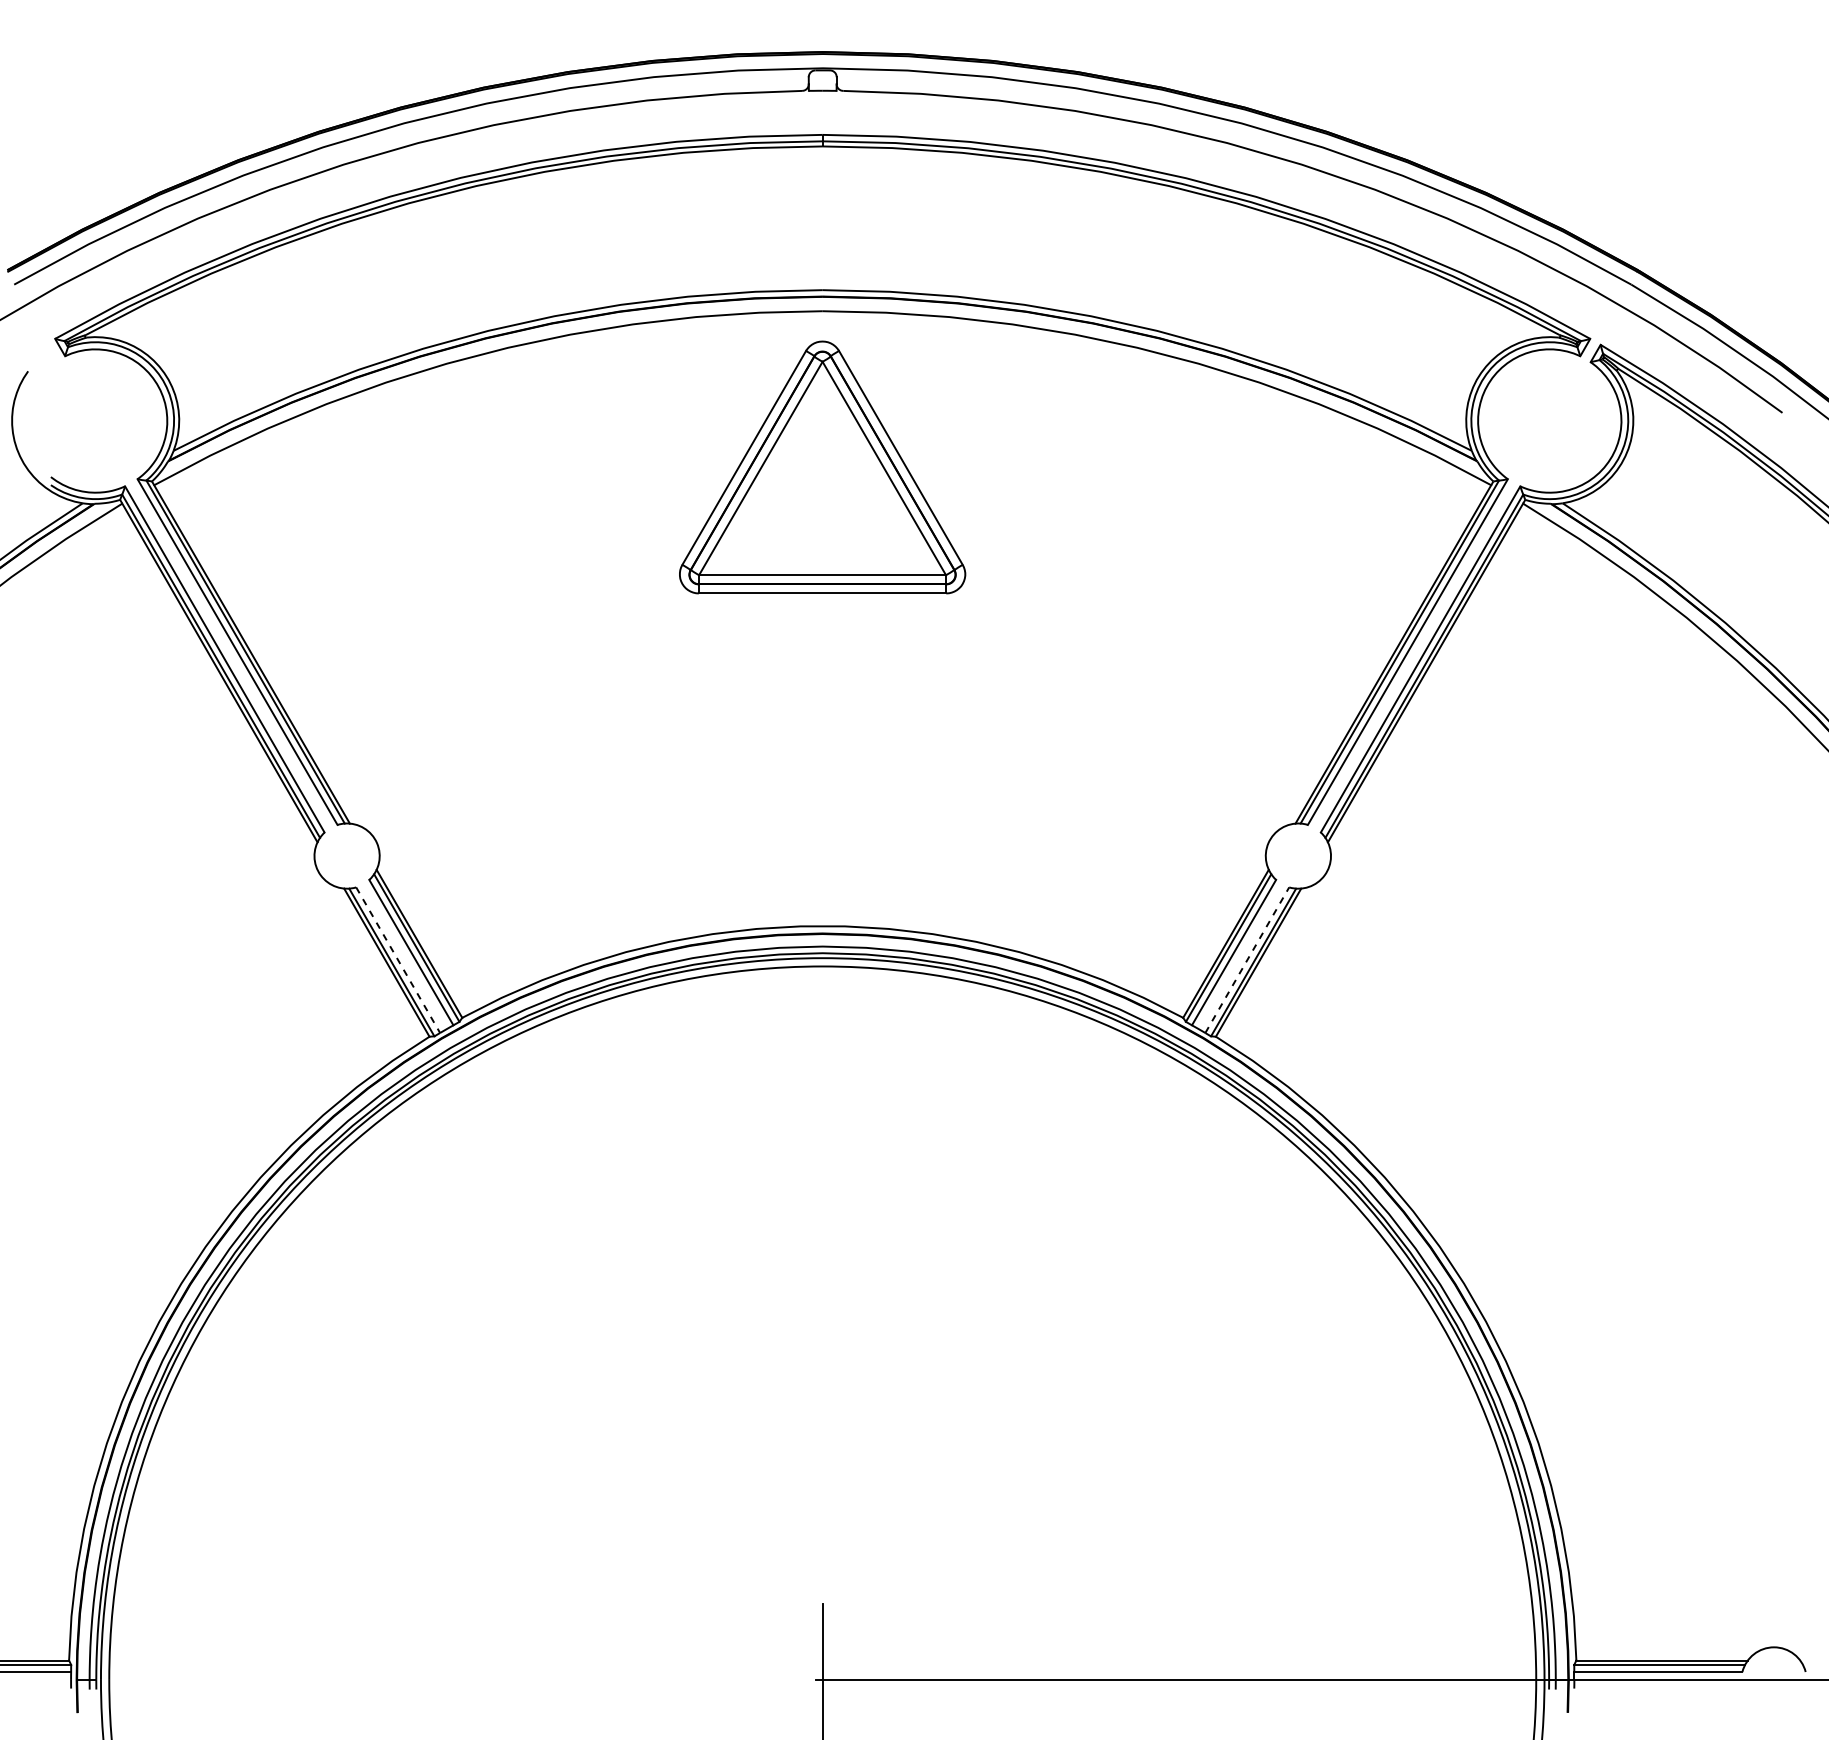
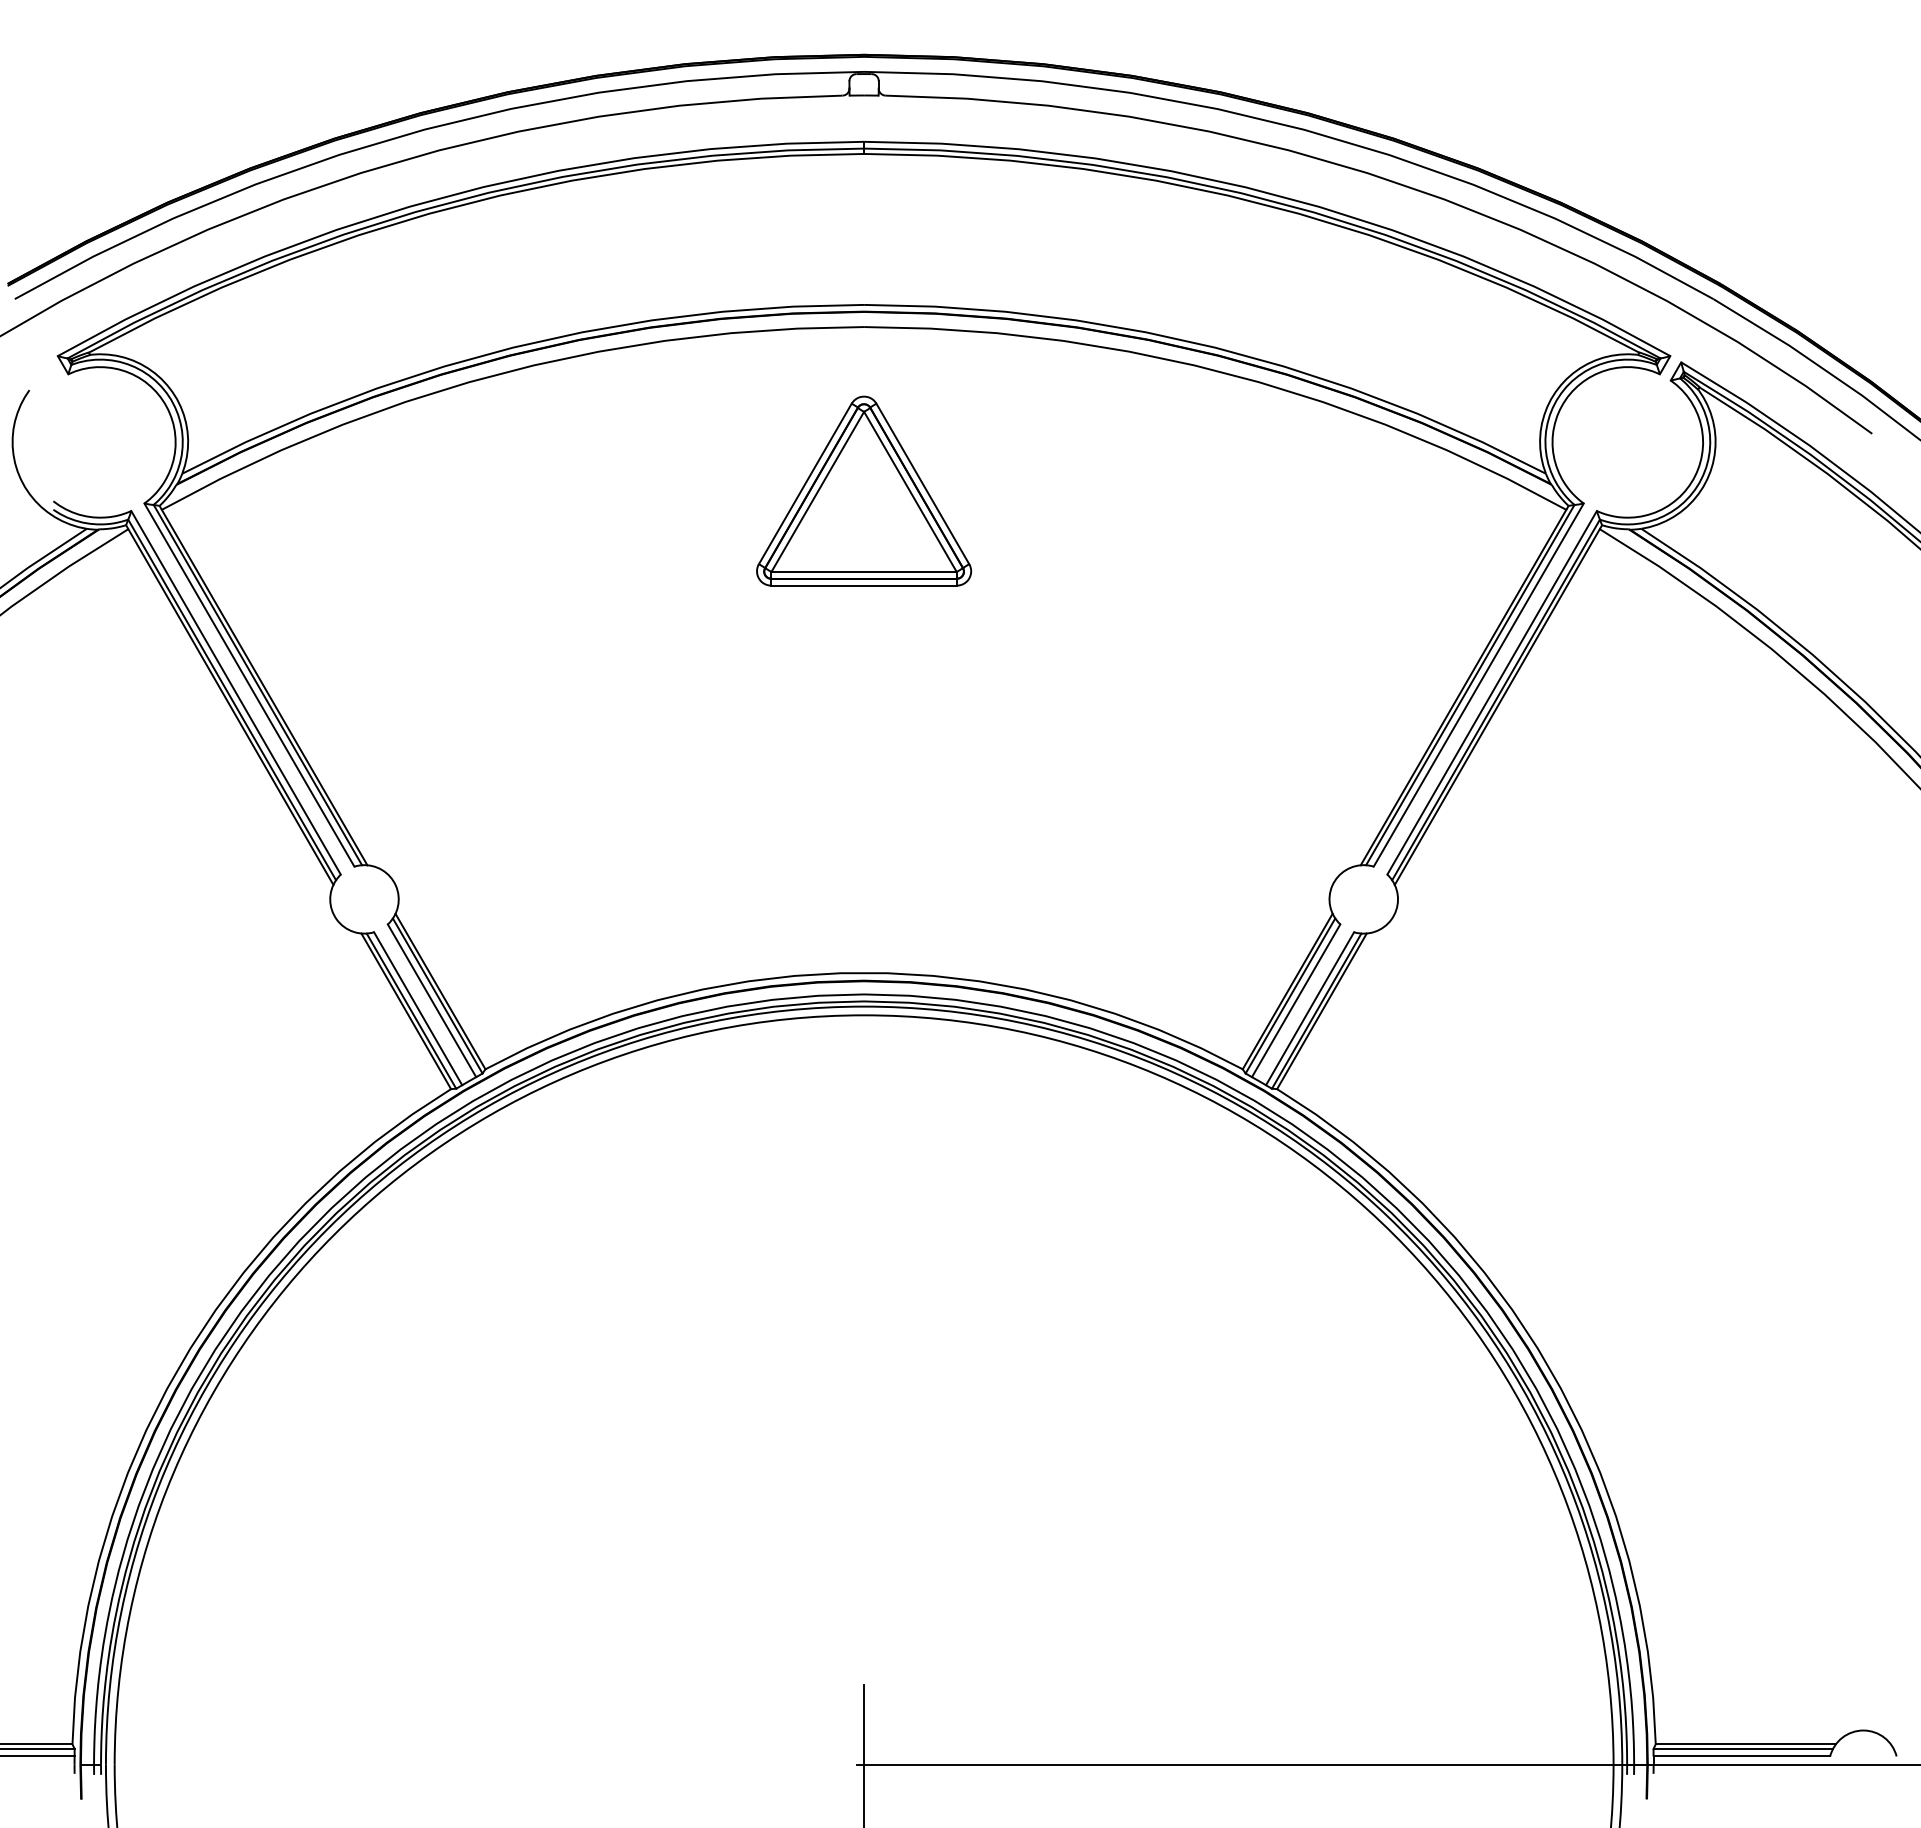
part: (823, 466) -> (864, 490), size x0.71
line: (1247, 959) -> (1310, 1008), dashed -> solid
line: (398, 960) -> (418, 1009), dashed -> solid

